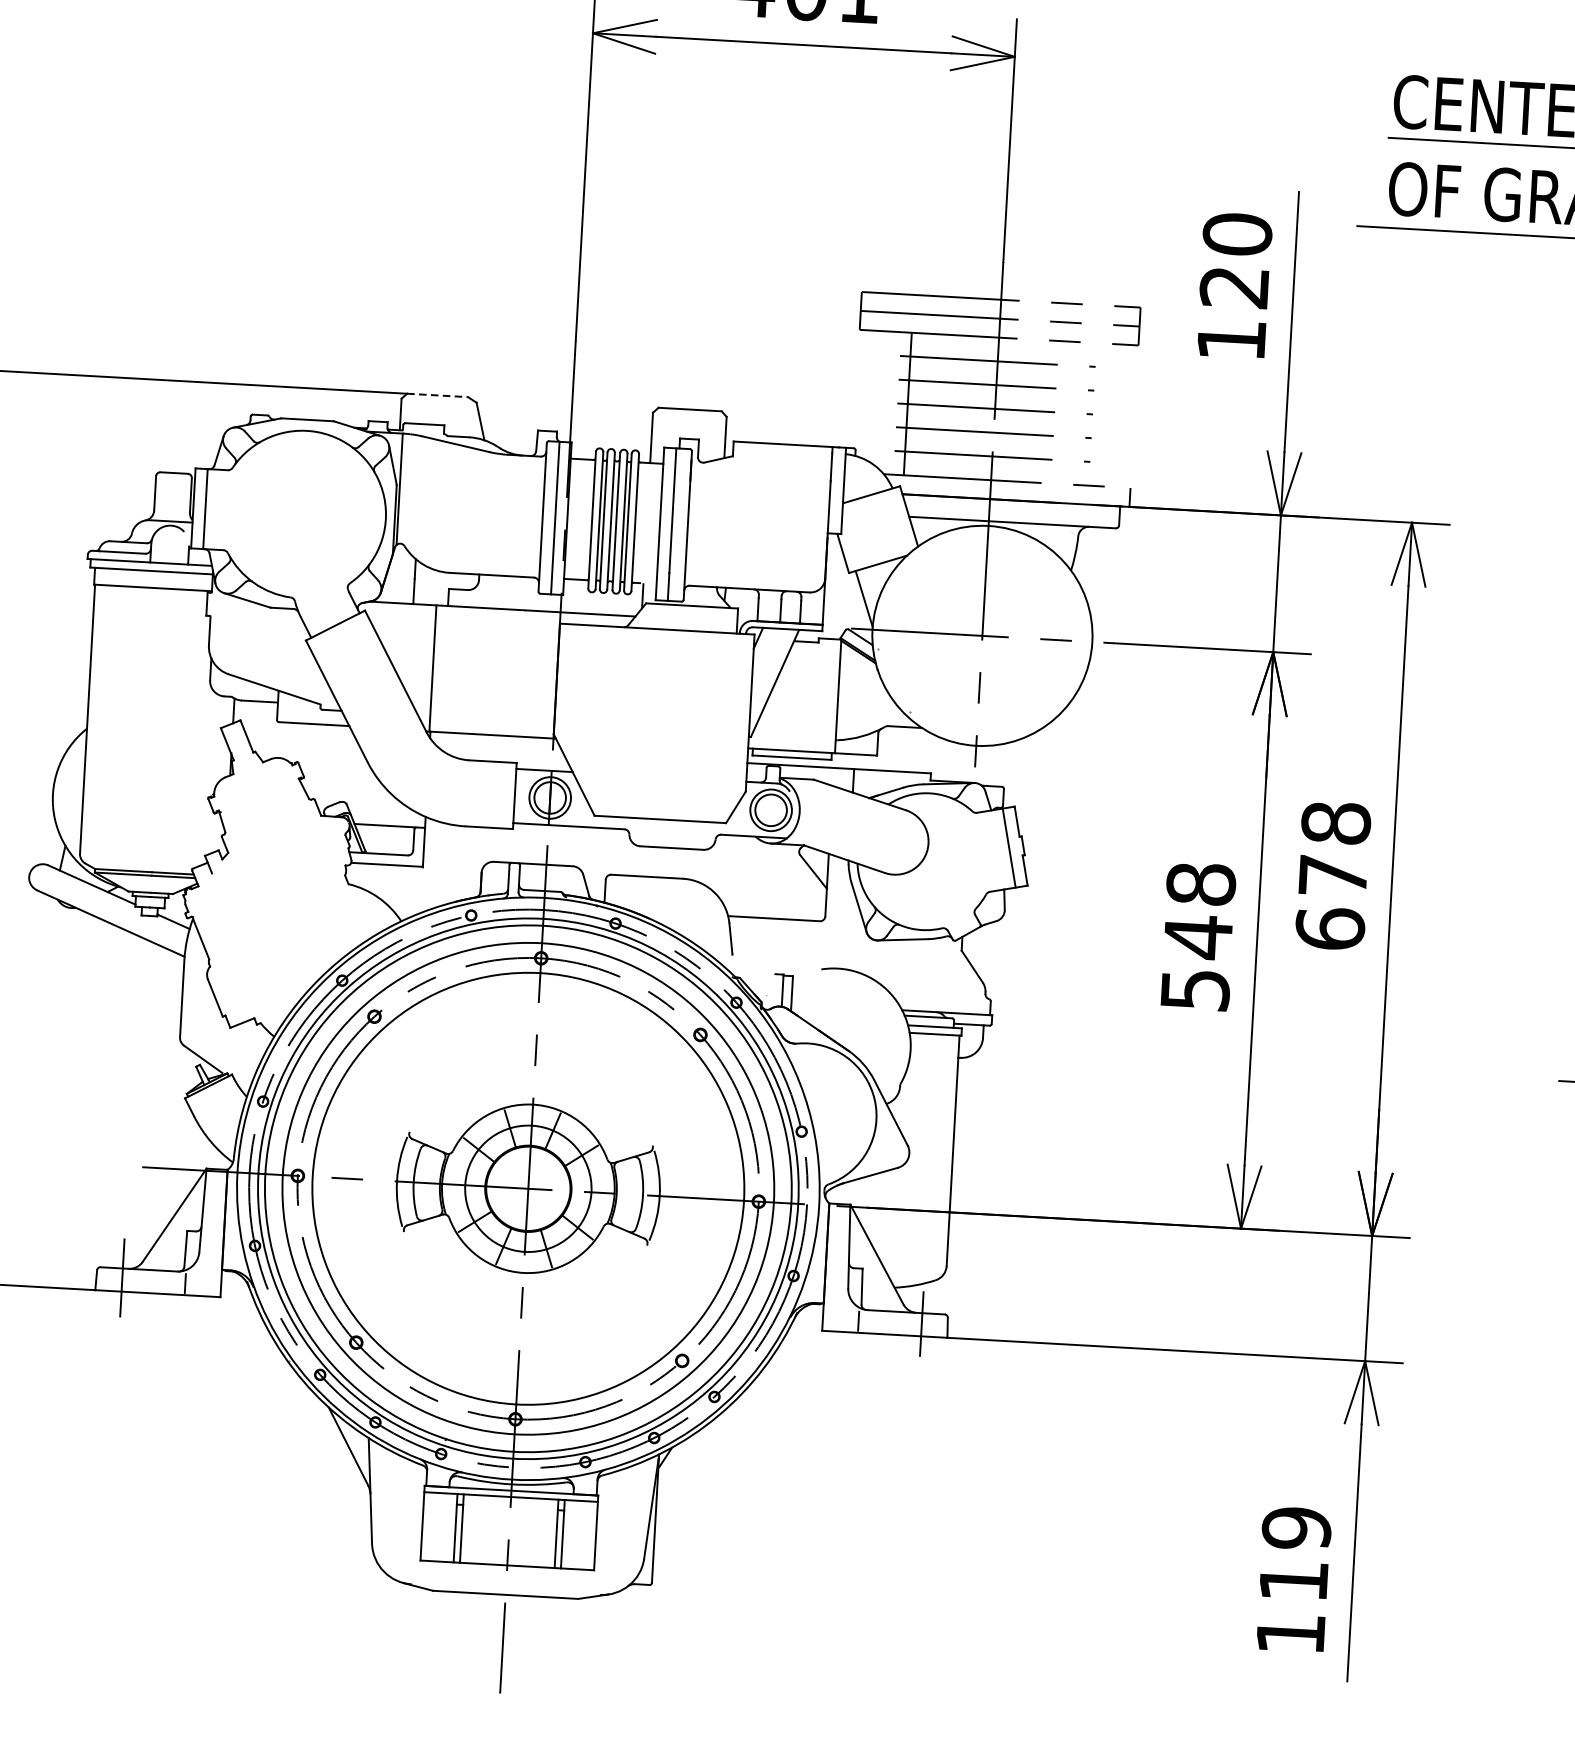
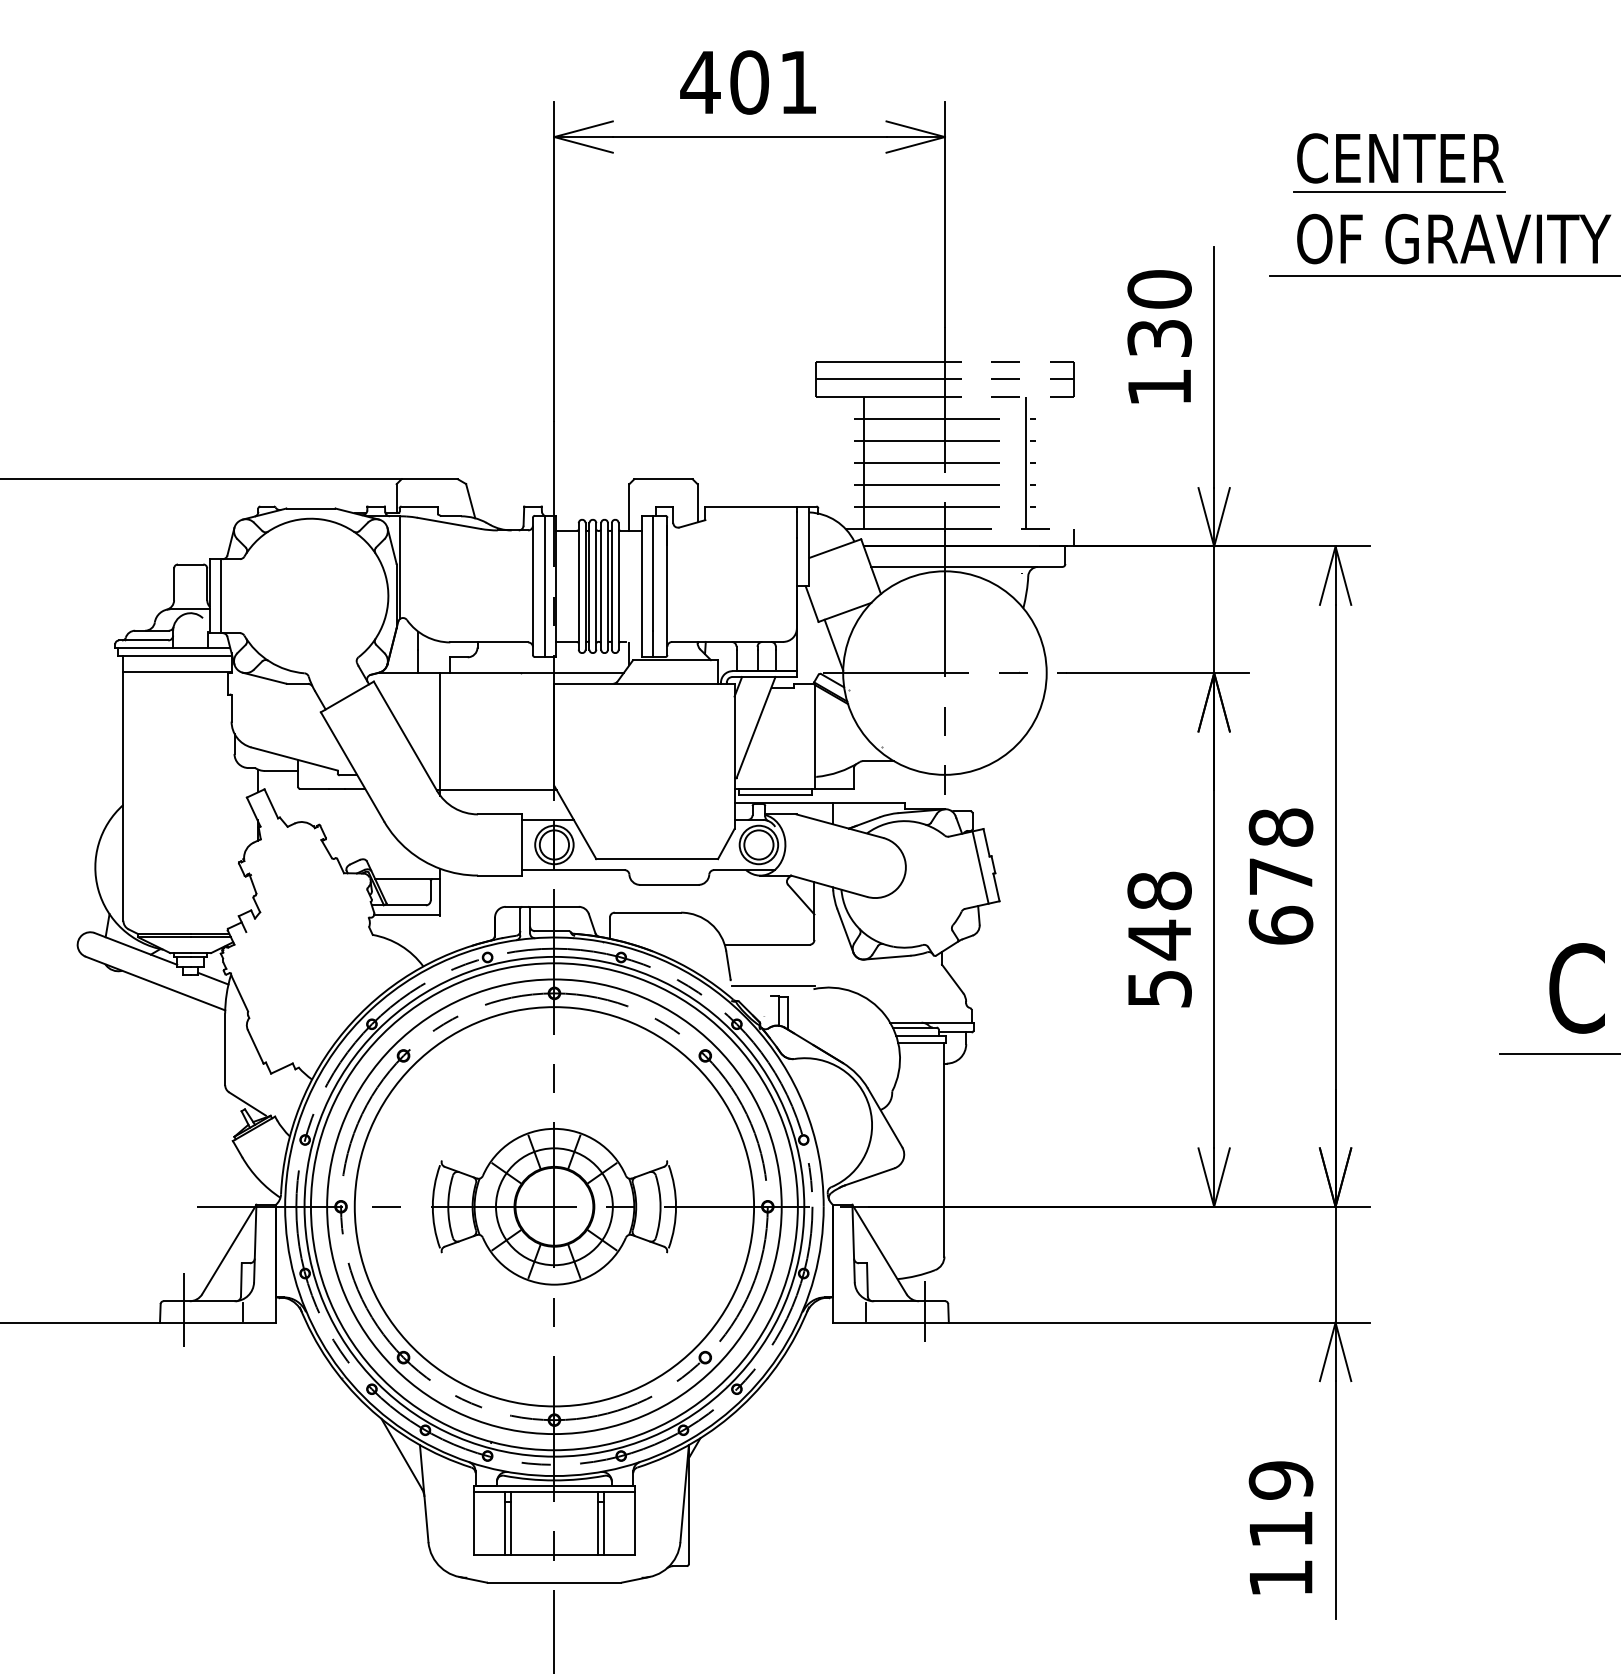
text: (1234, 287) -> (1159, 338), 120 -> 130
line: (438, 395) -> (430, 479), dashed -> solid
line: (1082, 413) -> (1025, 462), added
line: (778, 963) -> (773, 985), added

